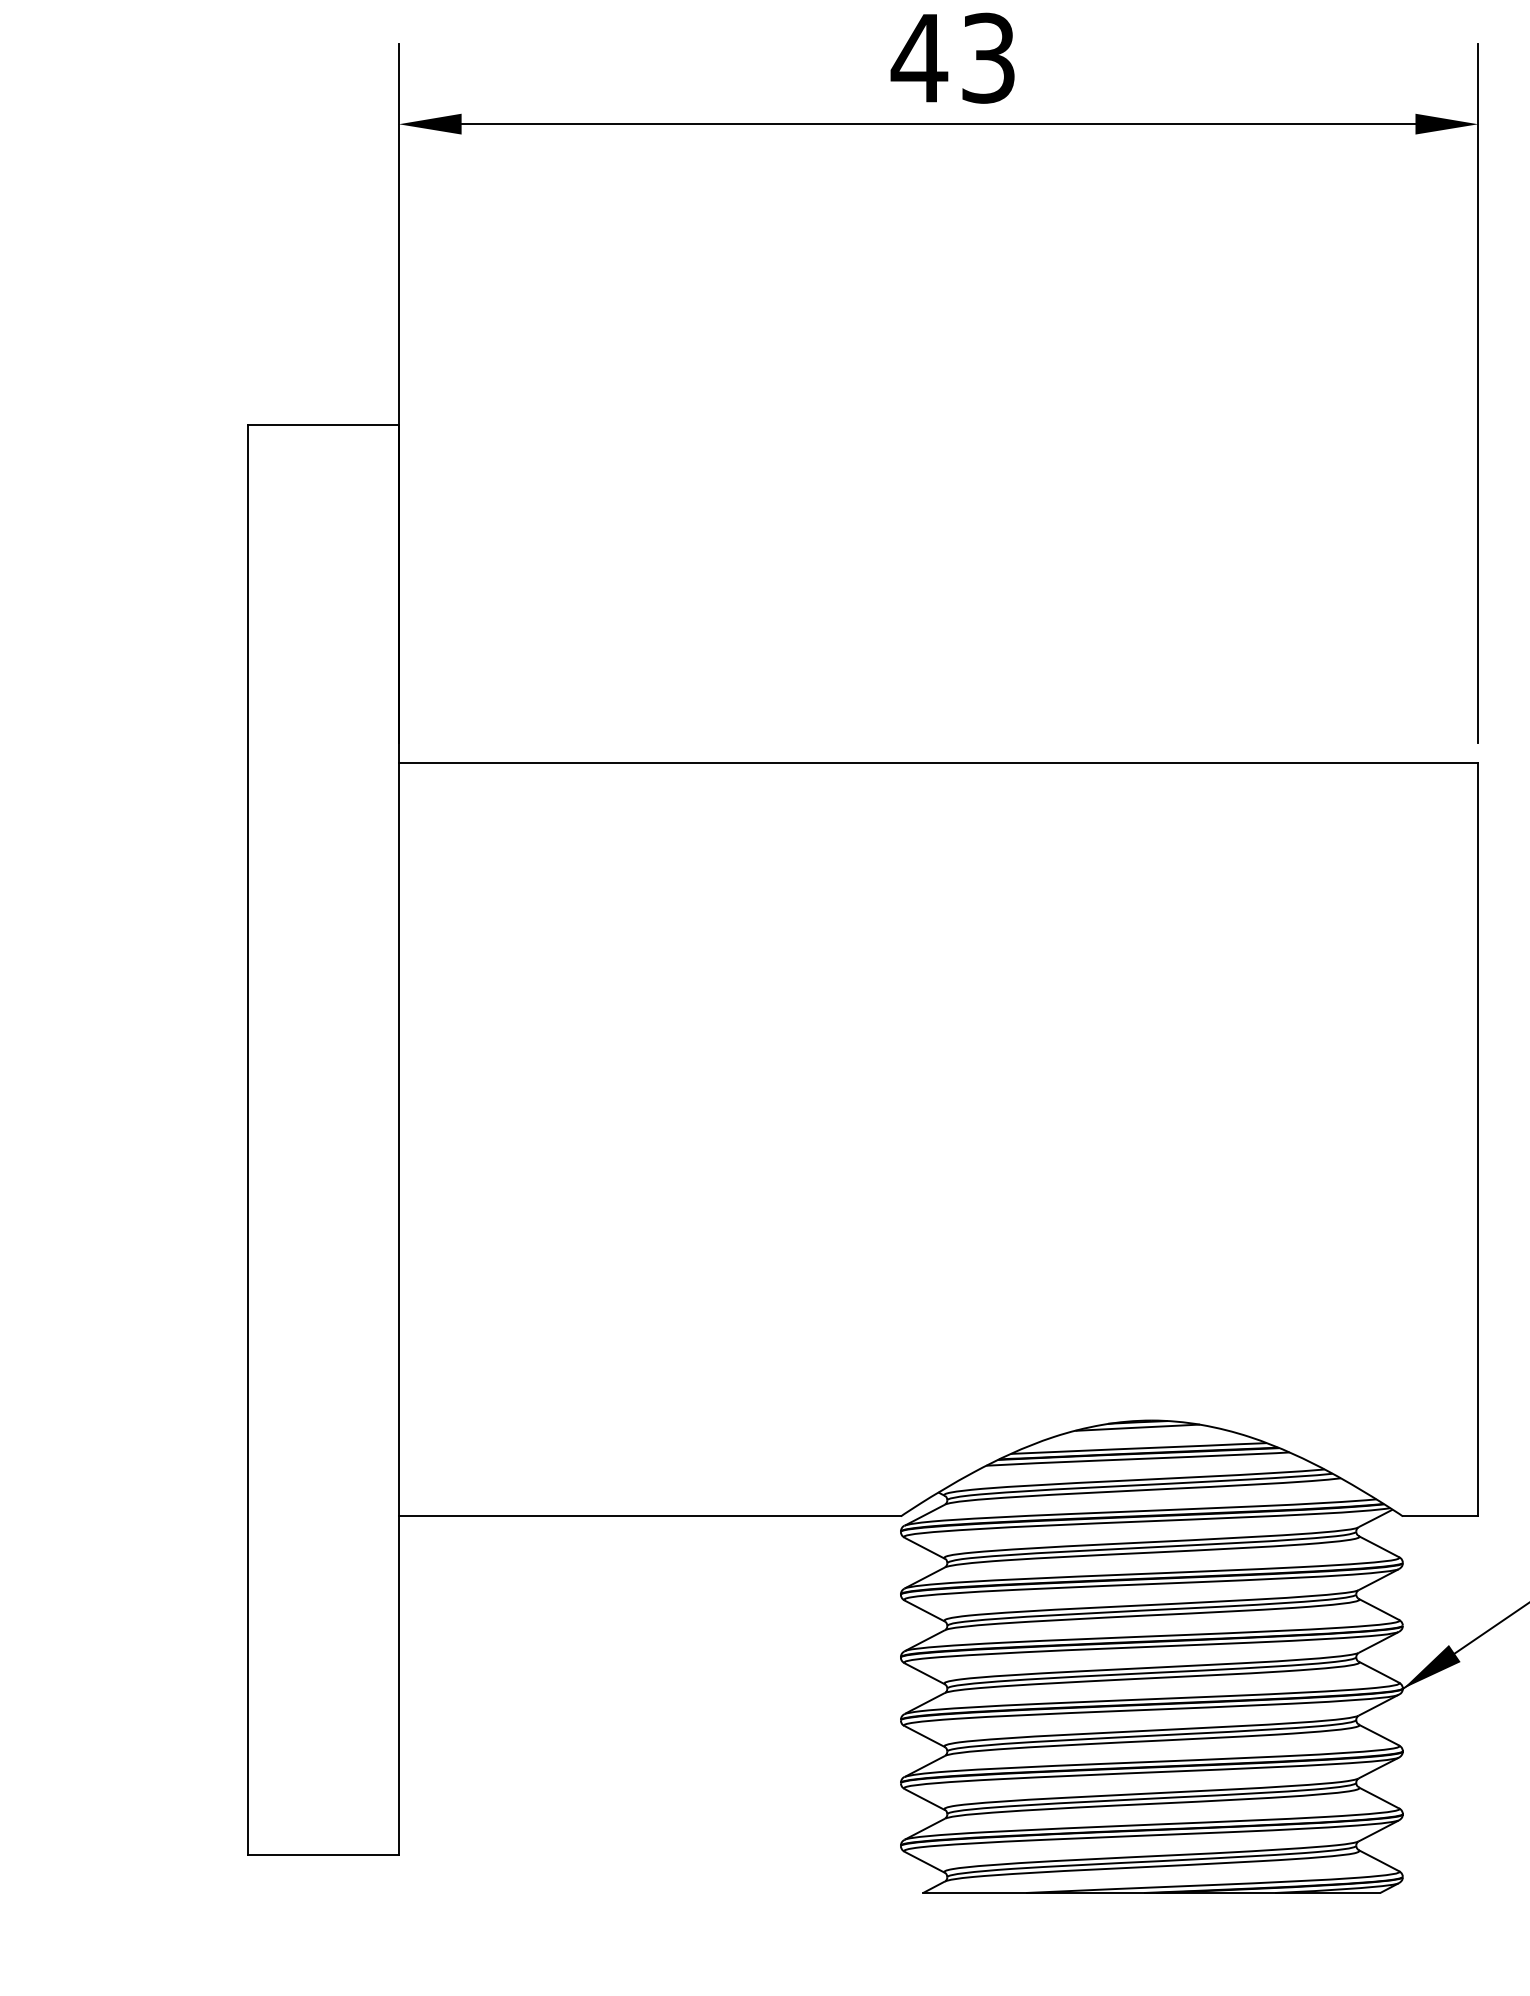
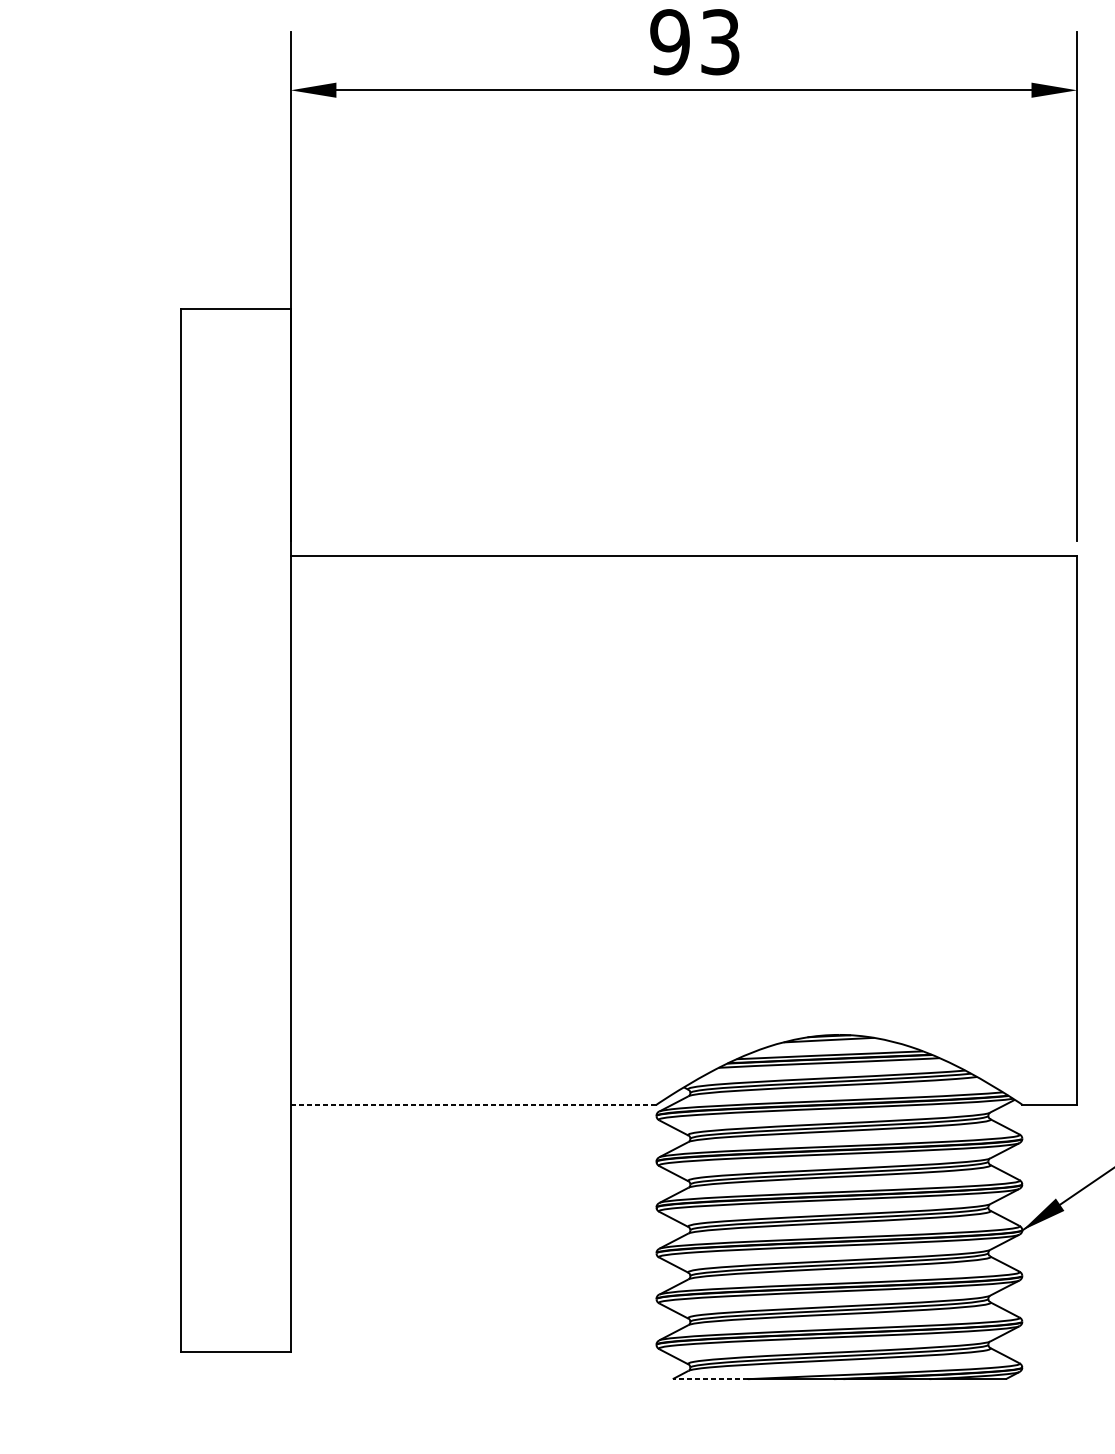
text: (919, 57) -> (670, 41), 43 -> 93
line: (650, 1516) -> (474, 1104), solid -> dashed
line: (974, 1892) -> (710, 1378), solid -> dashed

